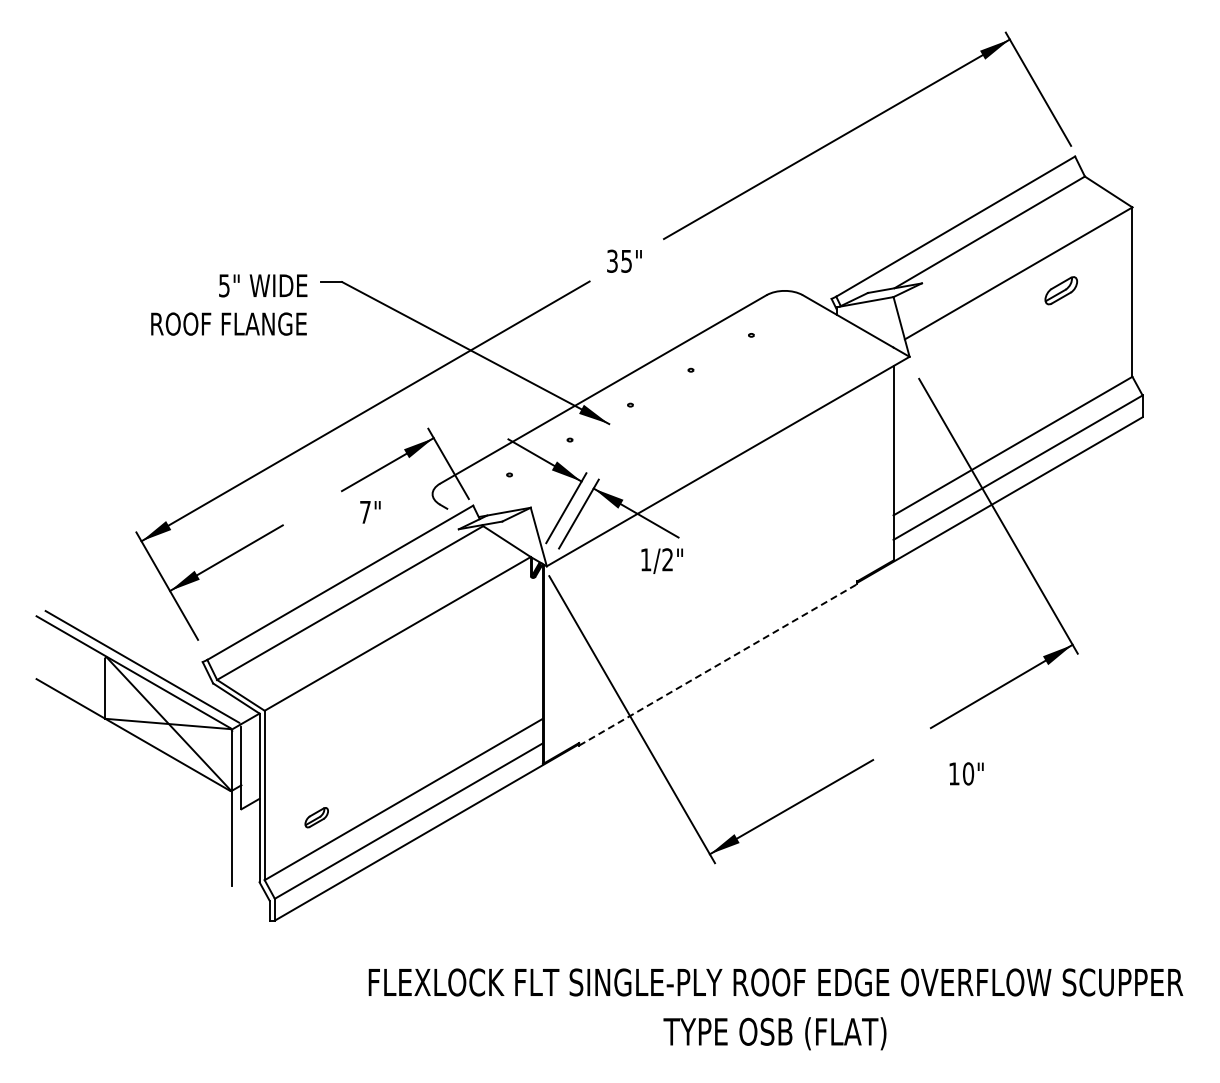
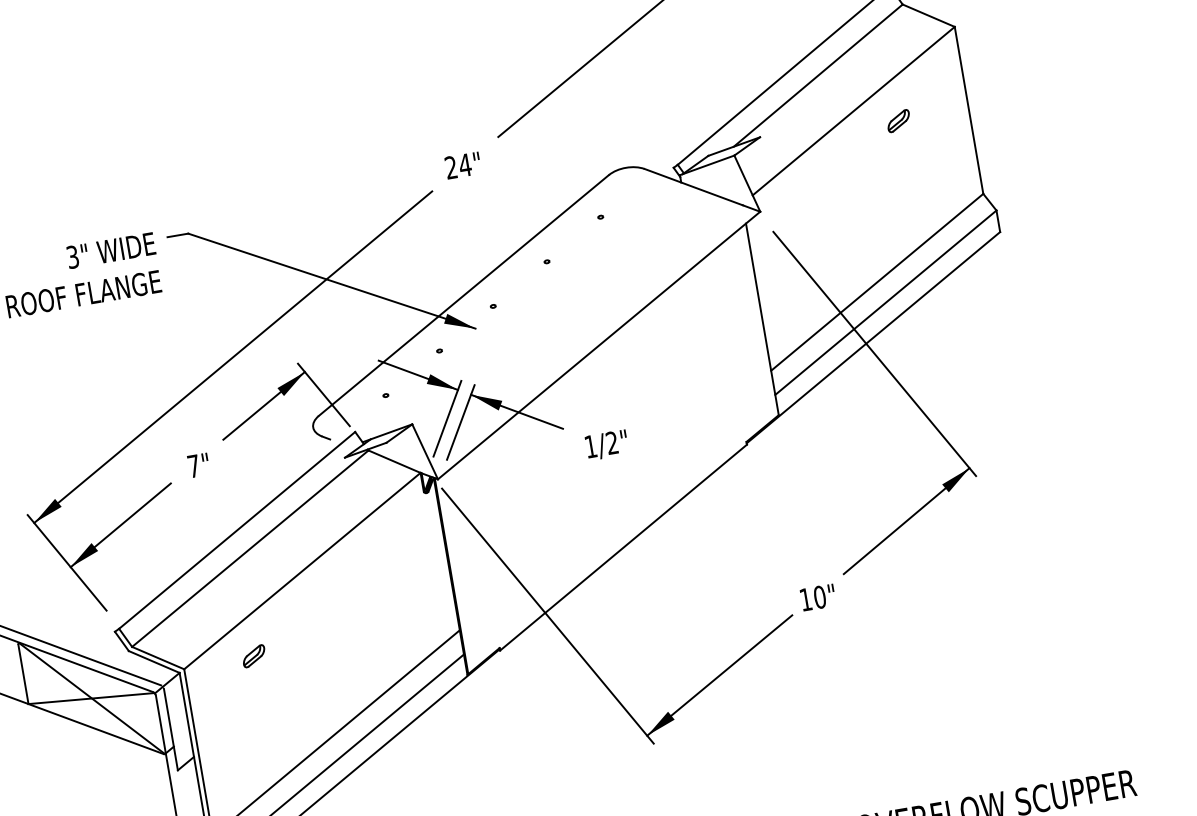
text: (619, 261) -> (458, 166), 35" -> 24"
text: (224, 285) -> (72, 256), 5" -> 3"
part: (1061, 290) -> (898, 120), size x0.71
text: (370, 512) -> (198, 465), moved
text: (661, 560) -> (606, 444), moved
line: (718, 664) -> (623, 547), dashed -> solid
text: (966, 773) -> (817, 597), moved
part: (316, 817) -> (253, 656), moved

